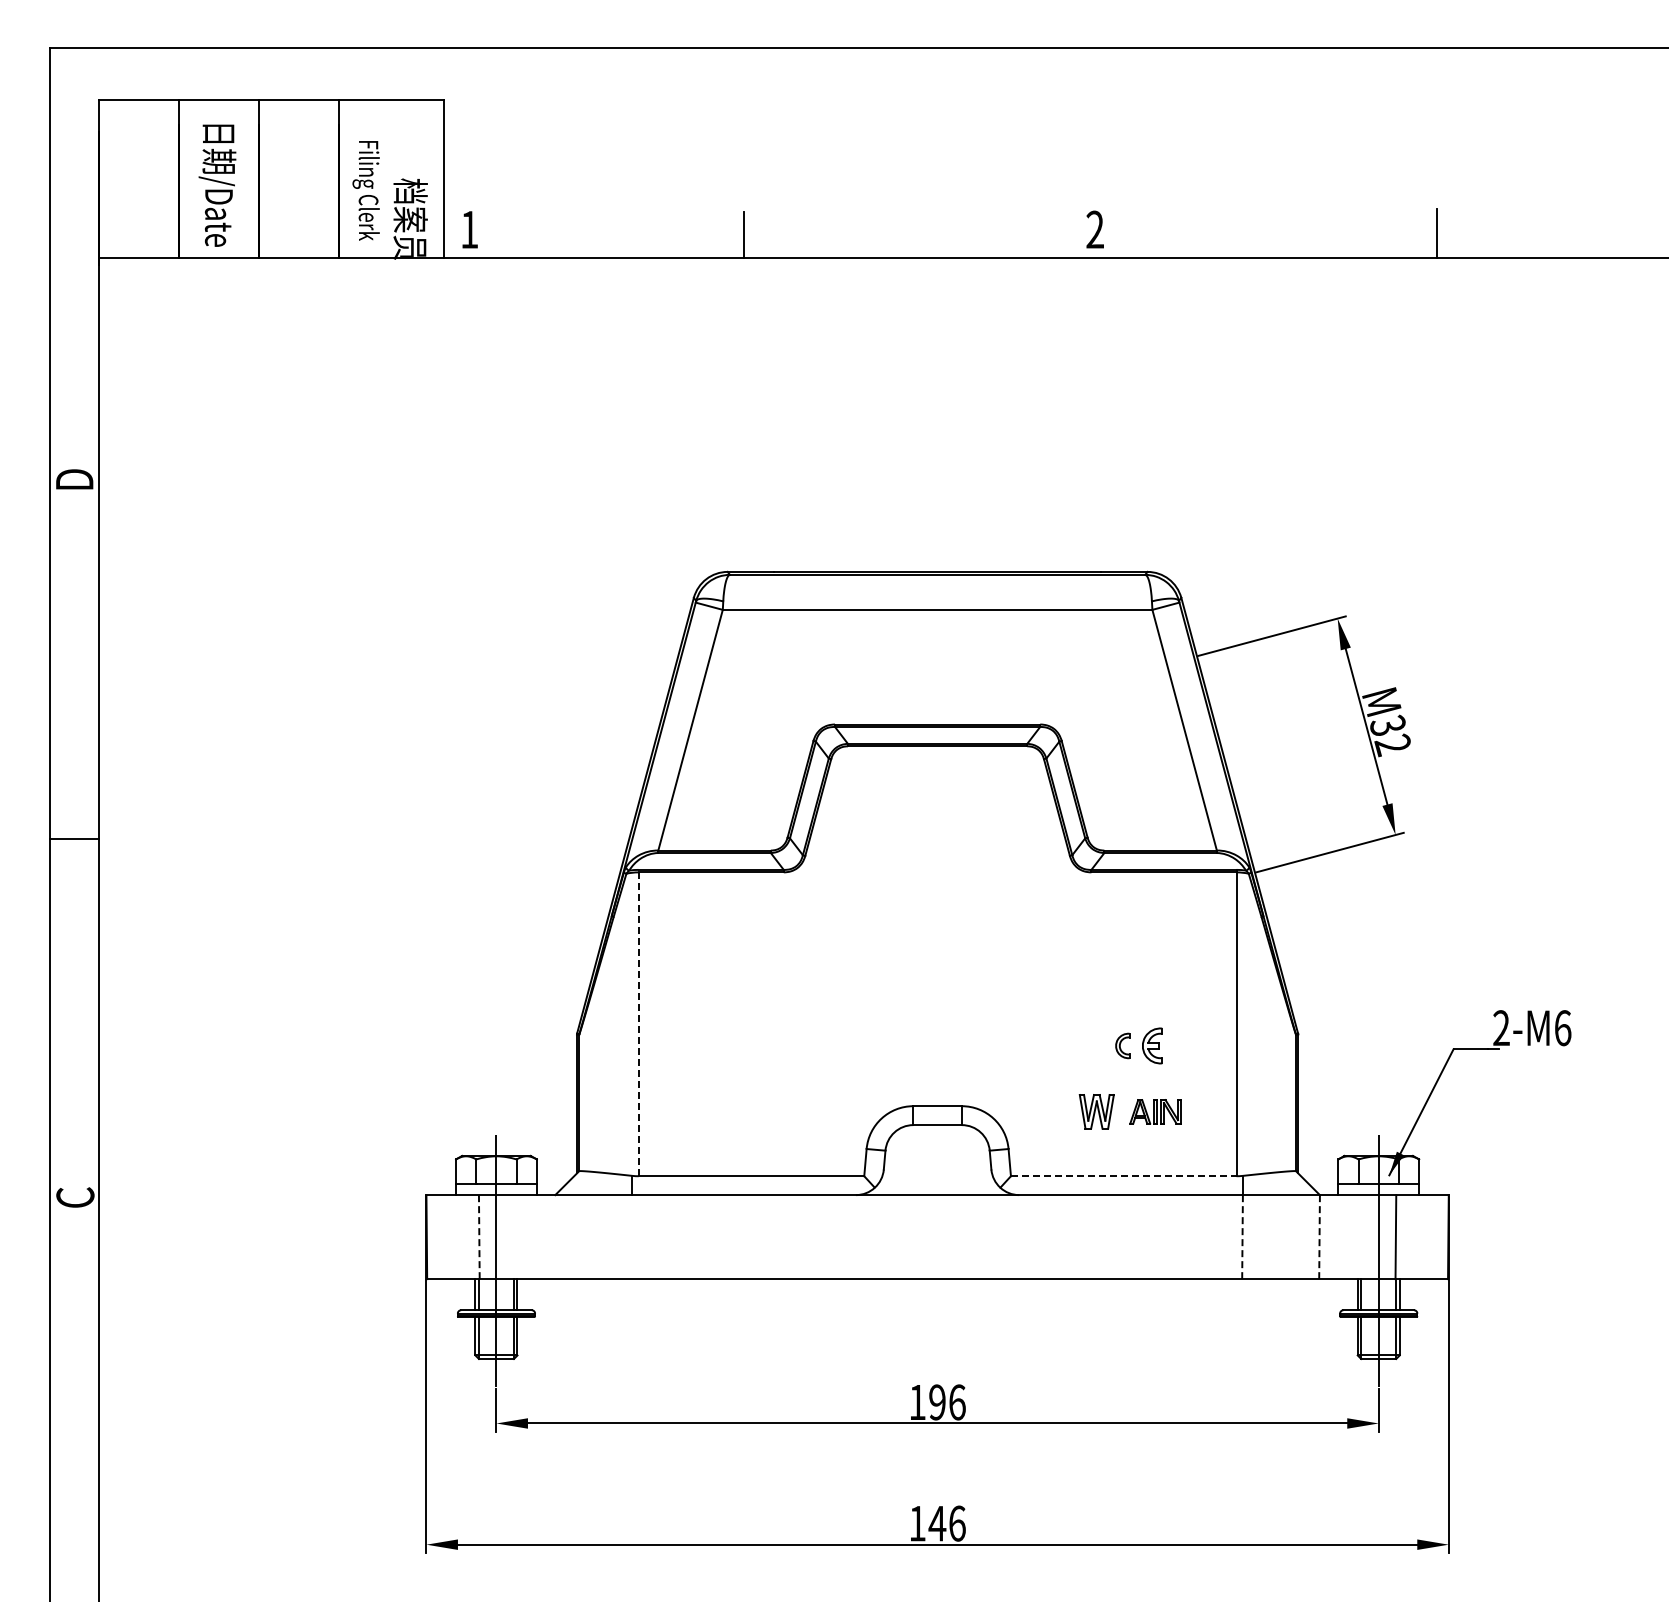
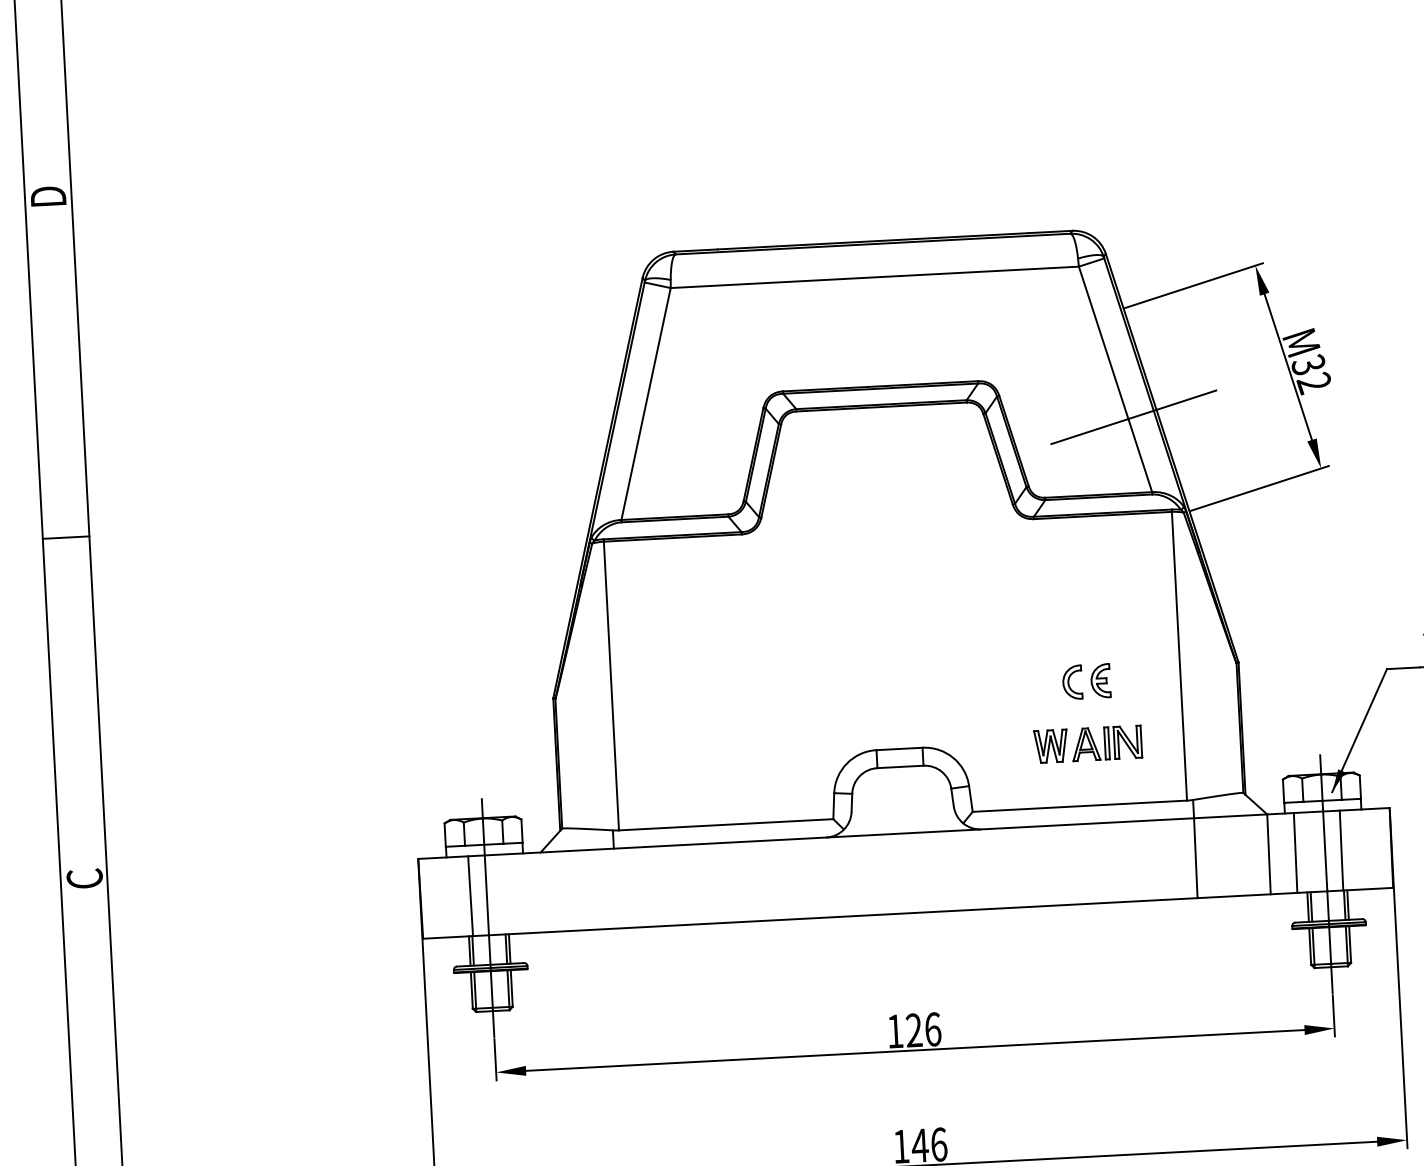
line: (1201, 770) -> (1133, 416), added
line: (638, 1022) -> (611, 684), dashed -> solid
part: (1122, 1045) -> (1072, 682), size x1.43
part: (1155, 1111) -> (1106, 743), size x1.43
line: (1123, 1176) -> (1079, 806), dashed -> solid
line: (479, 1236) -> (470, 895), dashed -> solid
line: (1242, 1236) -> (1195, 857), dashed -> solid
line: (1319, 1236) -> (1268, 853), dashed -> solid
line: (1347, 1237) -> (1295, 853), added
text: (937, 1402) -> (914, 1030), 196 -> 126

